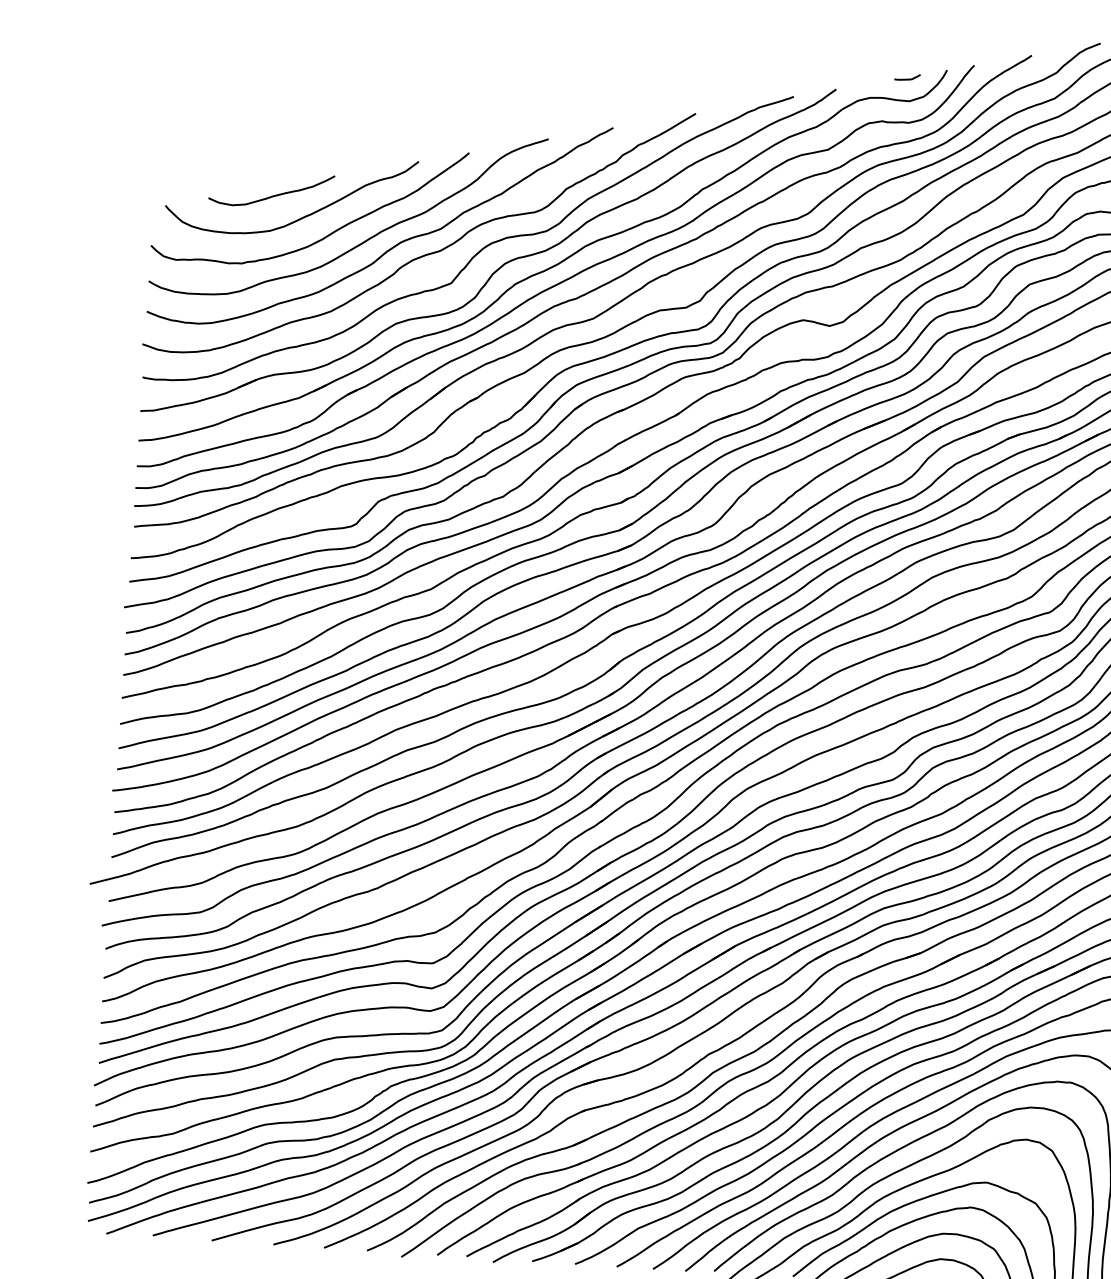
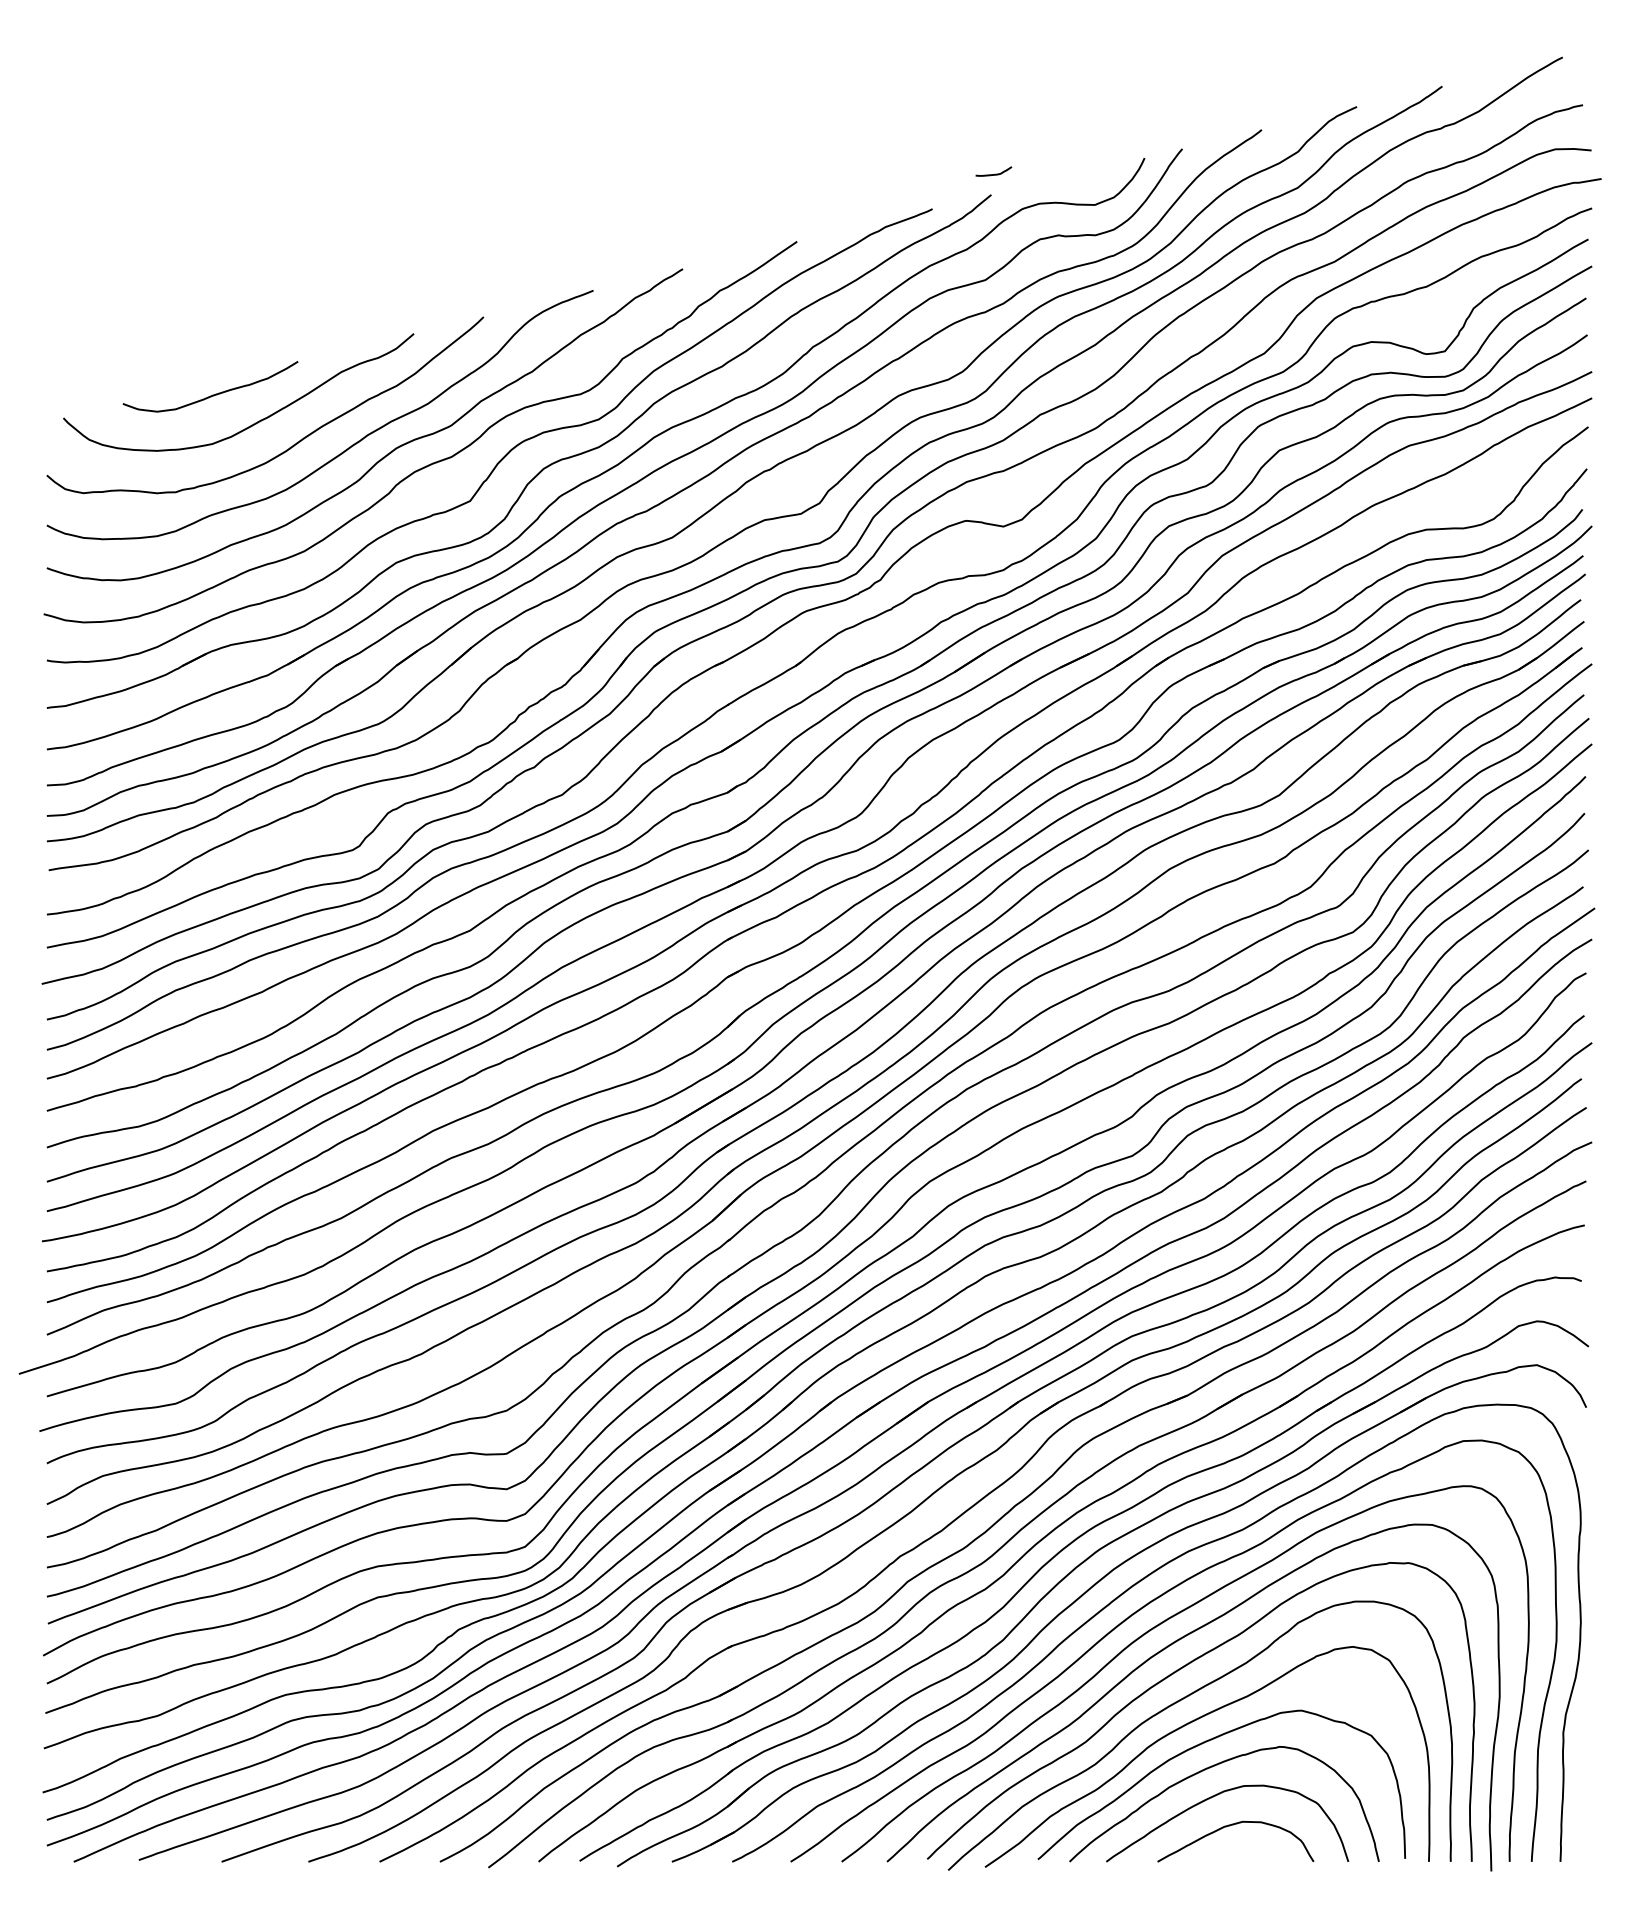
curve: (908, 78) -> (995, 173), moved

